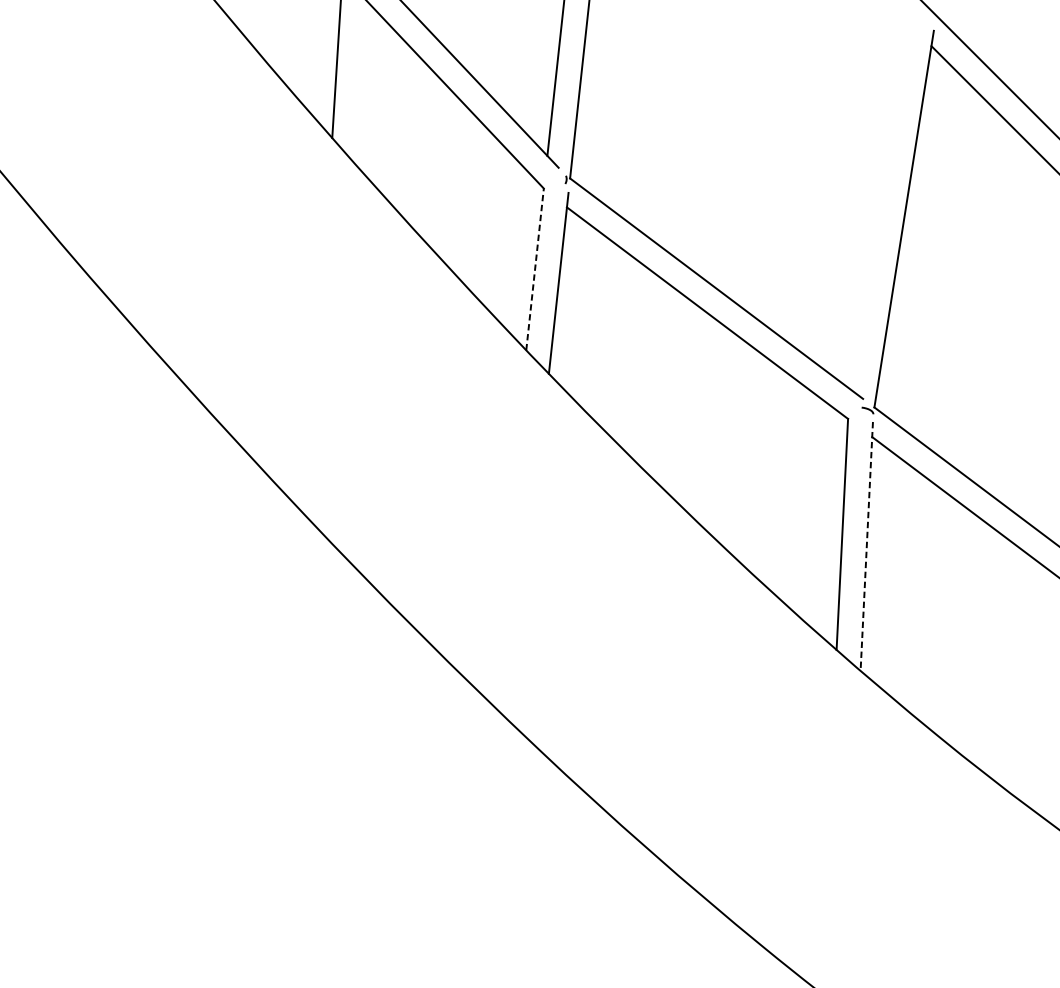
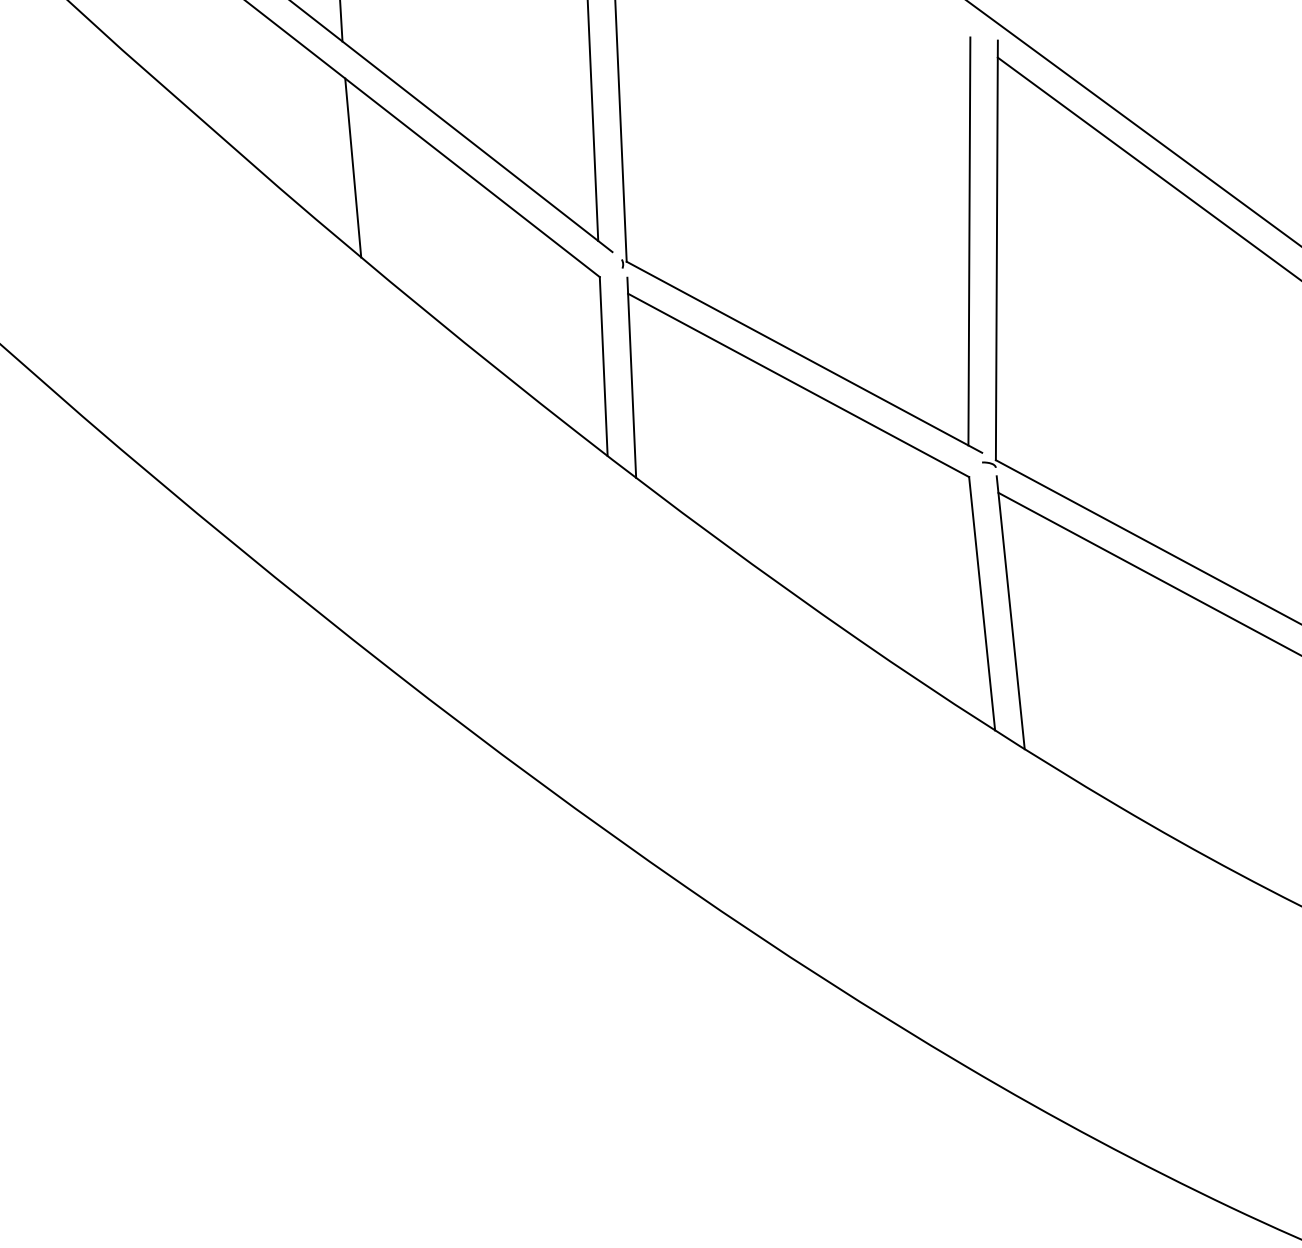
line: (880, 207) -> (969, 241), added
line: (534, 269) -> (603, 366), dashed -> solid
line: (866, 547) -> (1010, 613), dashed -> solid

